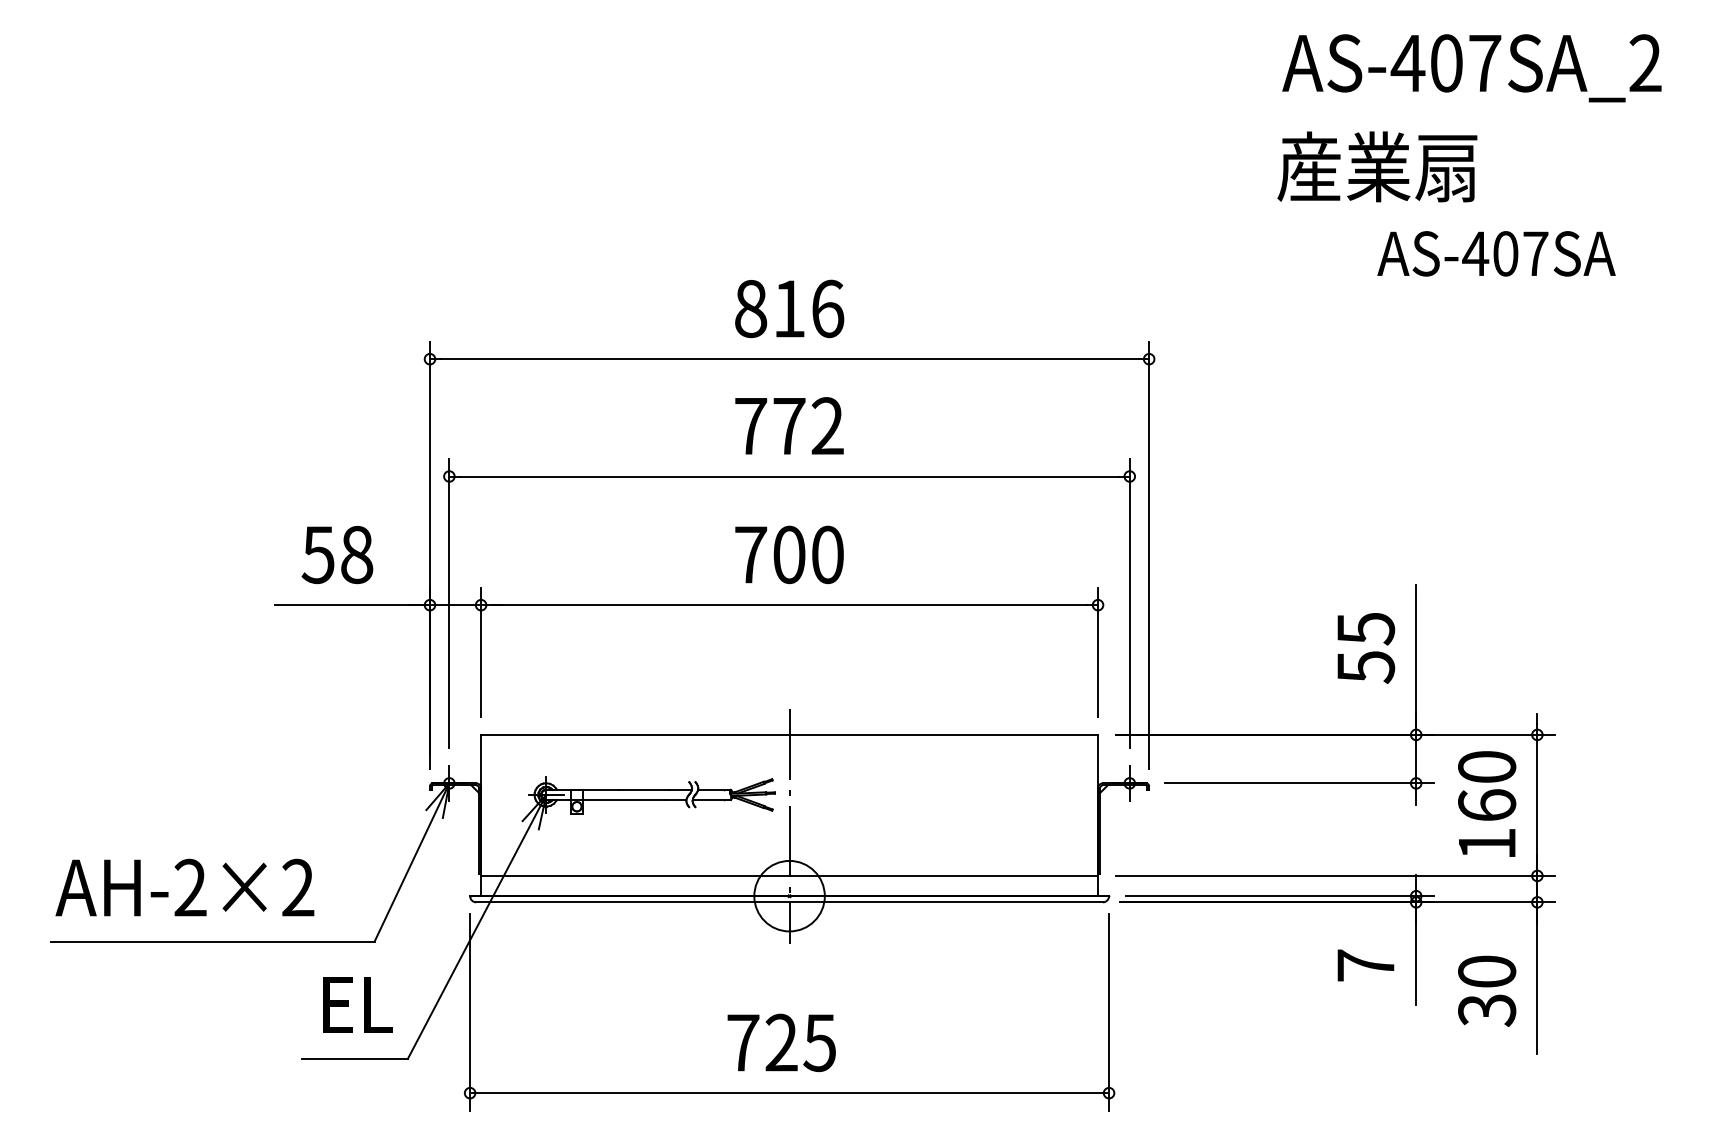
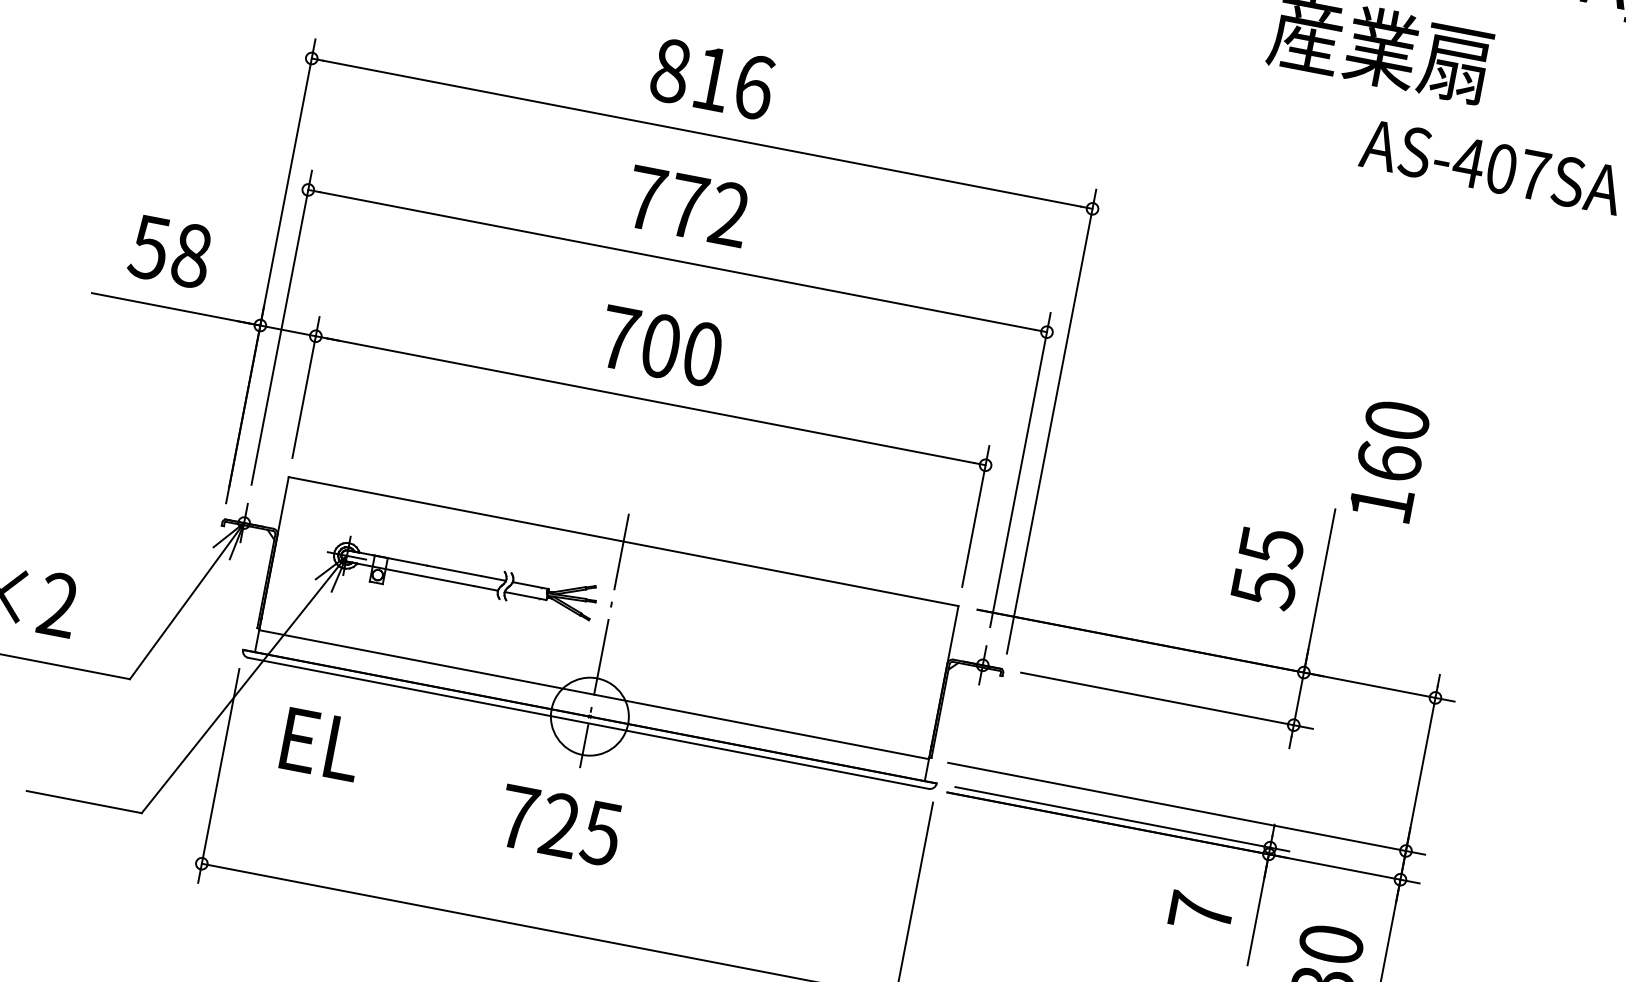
text: (1487, 803) -> (1390, 460), moved
text: (357, 1004) -> (321, 744), moved
text: (781, 1042) -> (559, 824), moved

